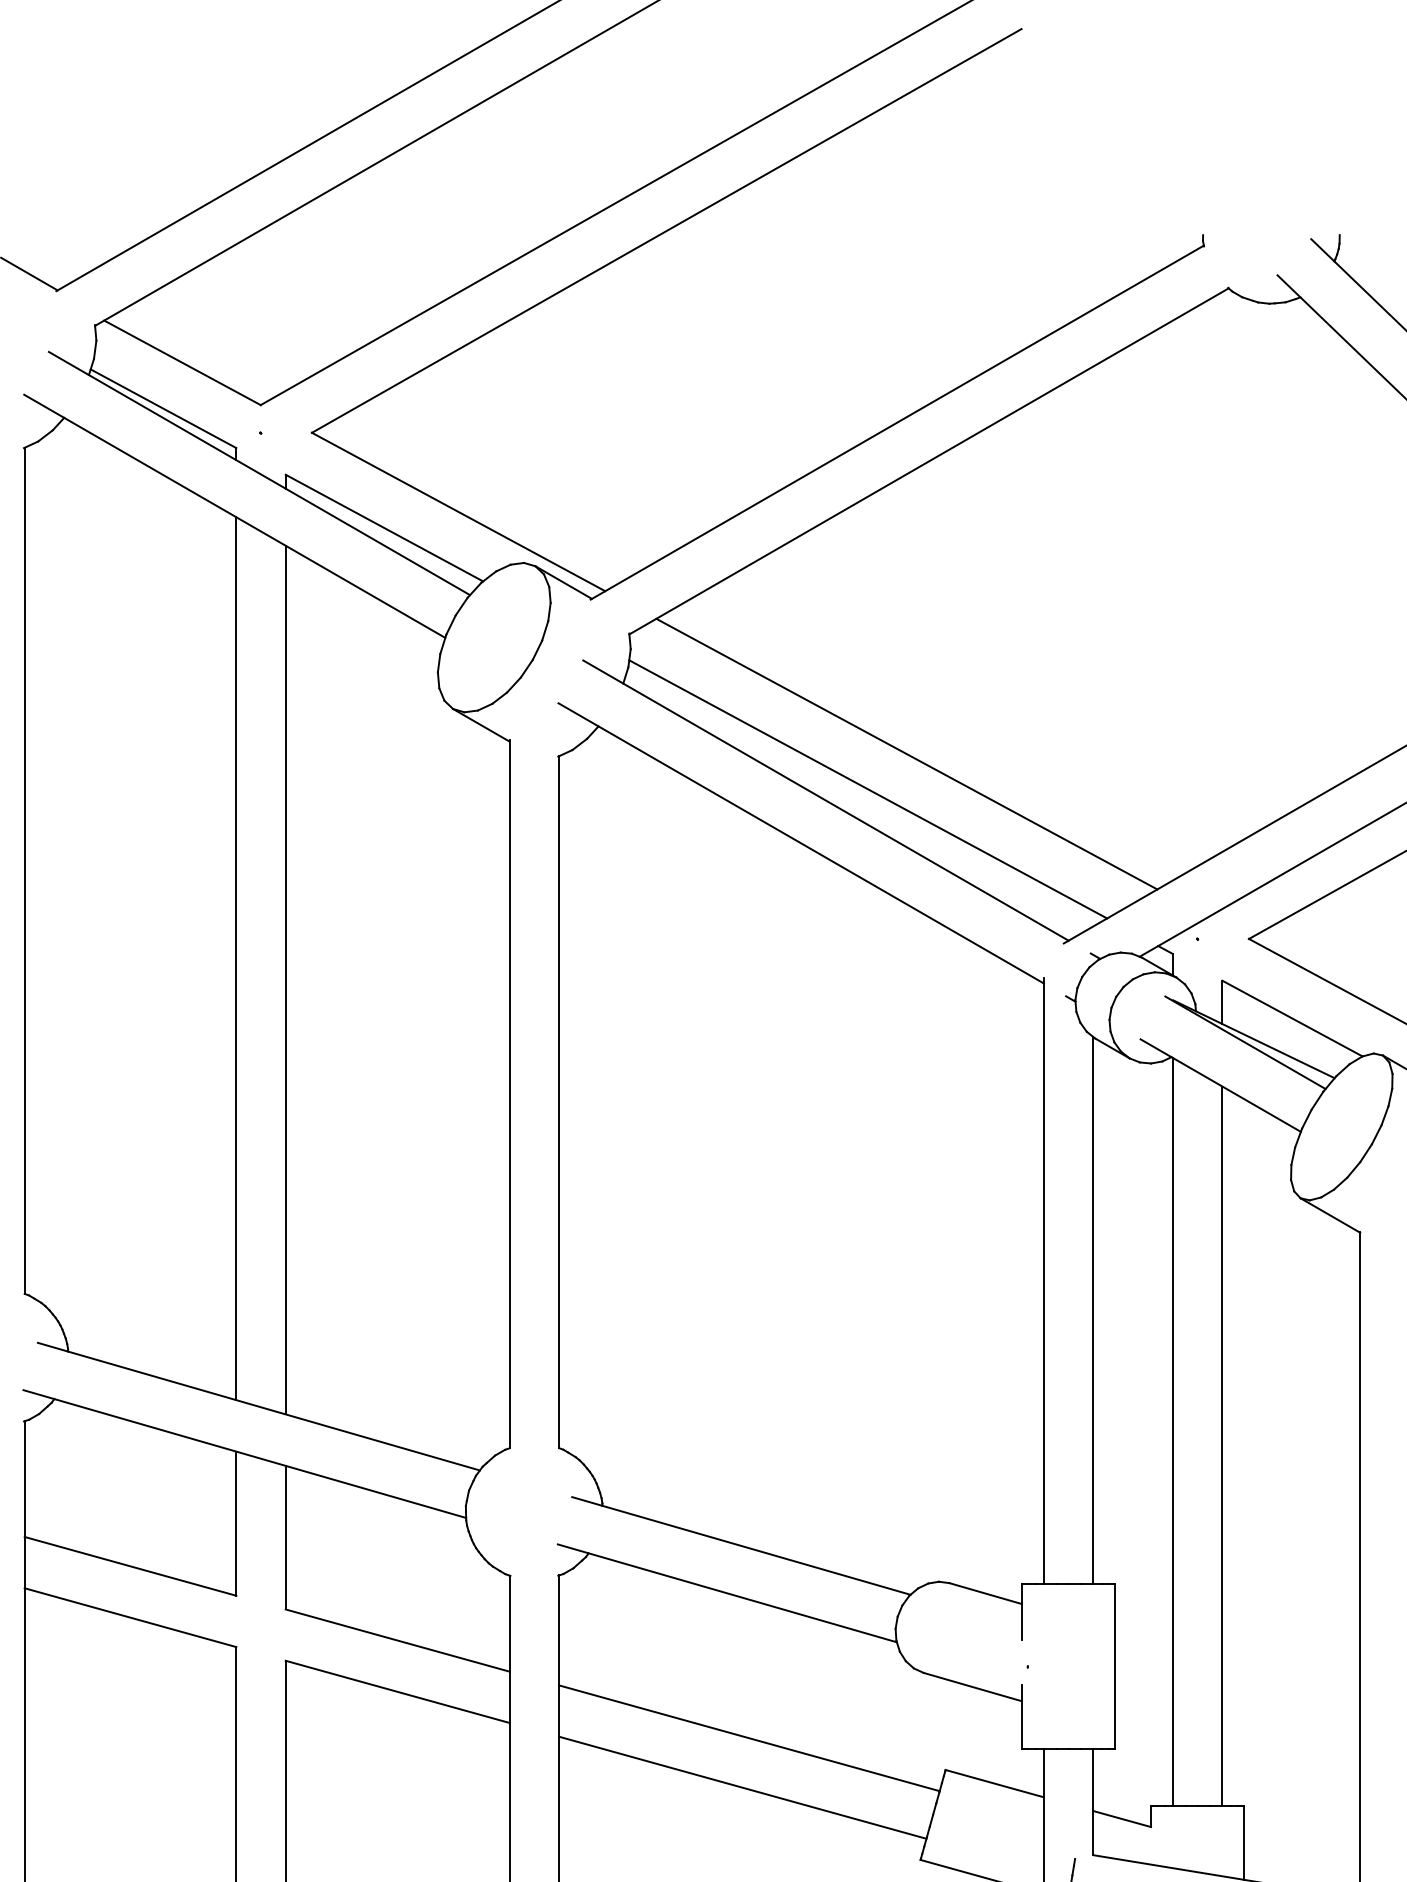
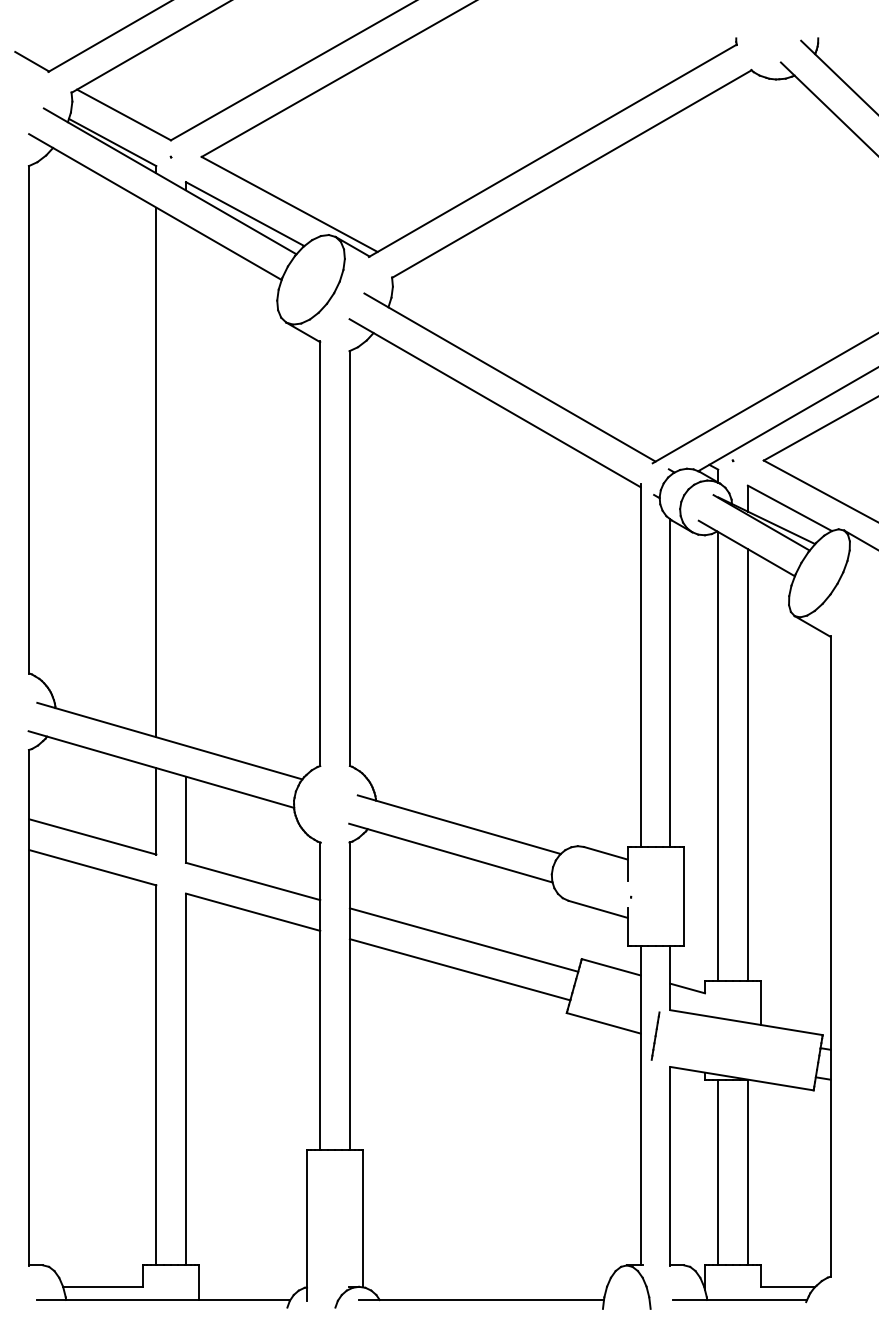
line: (906, 753) -> (558, 349), removed
line: (868, 788) -> (535, 370), removed
line: (284, 978) -> (185, 484), removed

